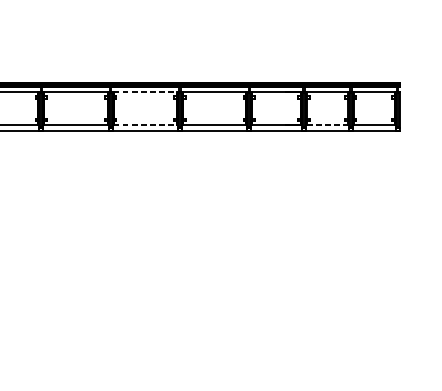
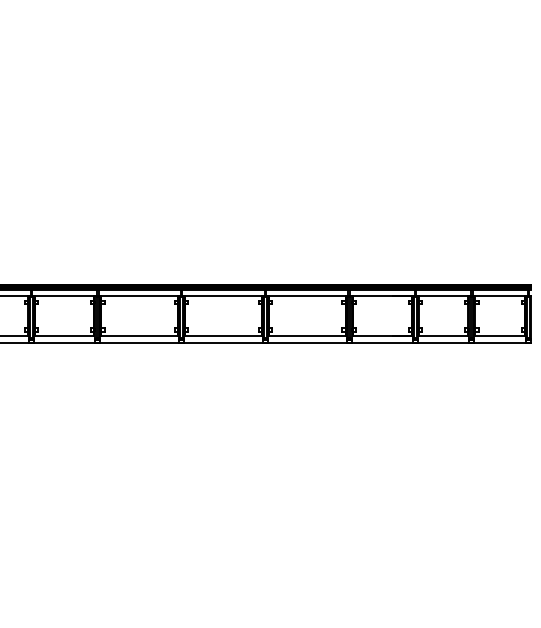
line: (145, 92) -> (223, 296), dashed -> solid
line: (145, 125) -> (223, 336), dashed -> solid
line: (327, 125) -> (443, 336), dashed -> solid

